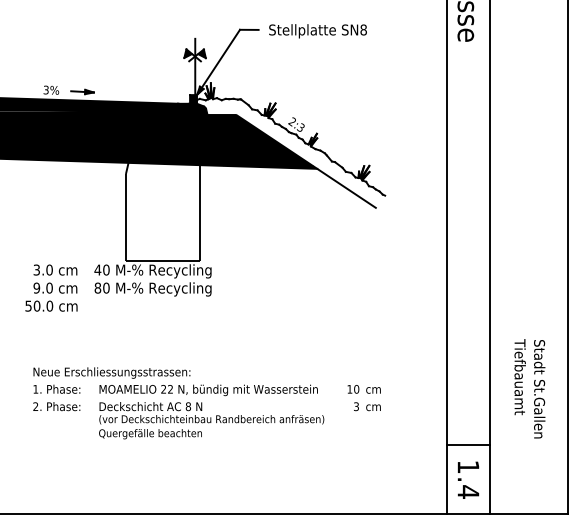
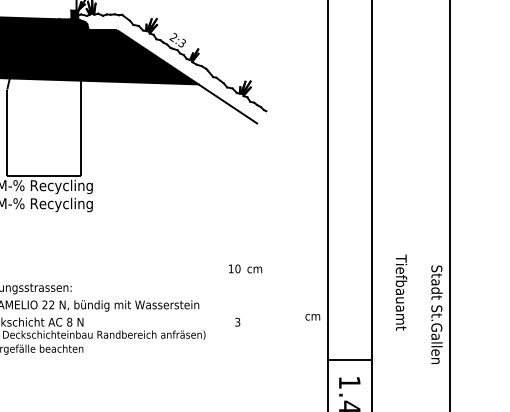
text: (363, 389) -> (244, 269), moved
text: (539, 389) -> (436, 315), moved
text: (373, 407) -> (312, 317), moved

